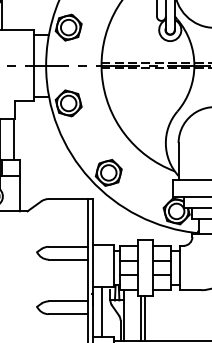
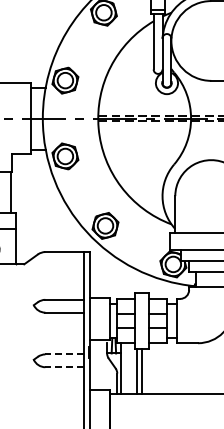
line: (67, 301) -> (64, 354), solid -> dashed
line: (101, 311) -> (98, 364), removed
line: (67, 314) -> (64, 367), solid -> dashed

